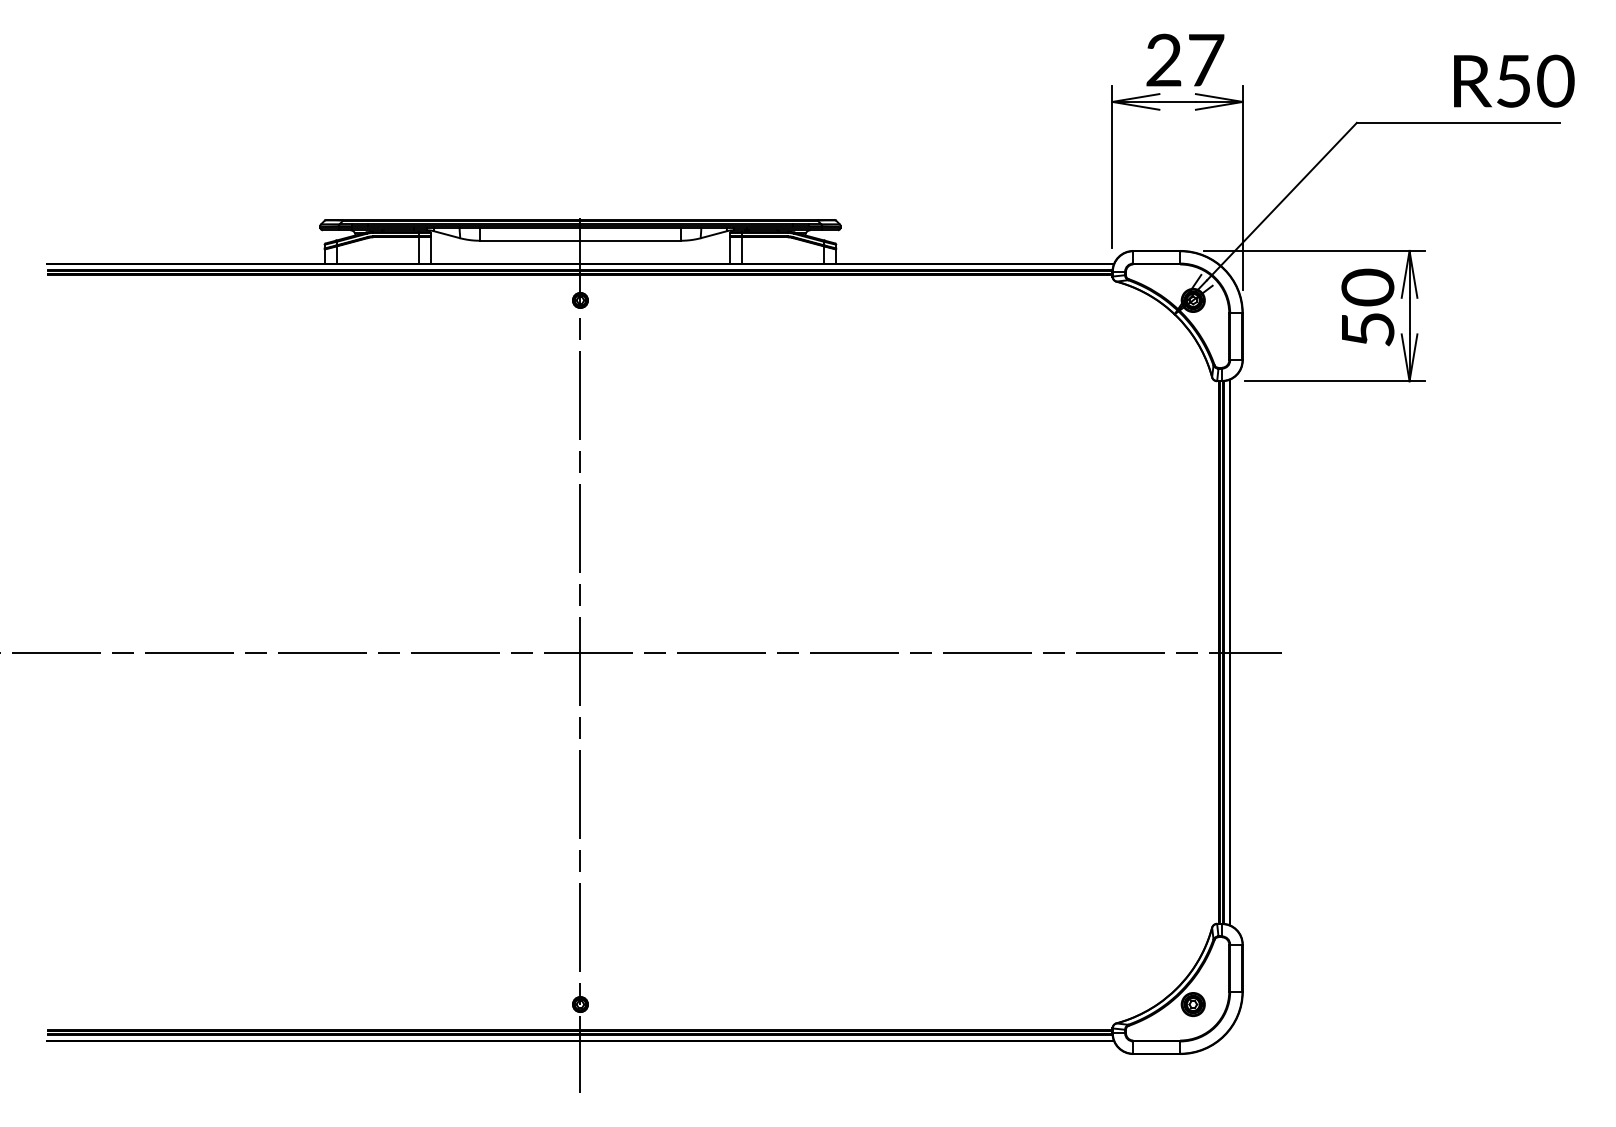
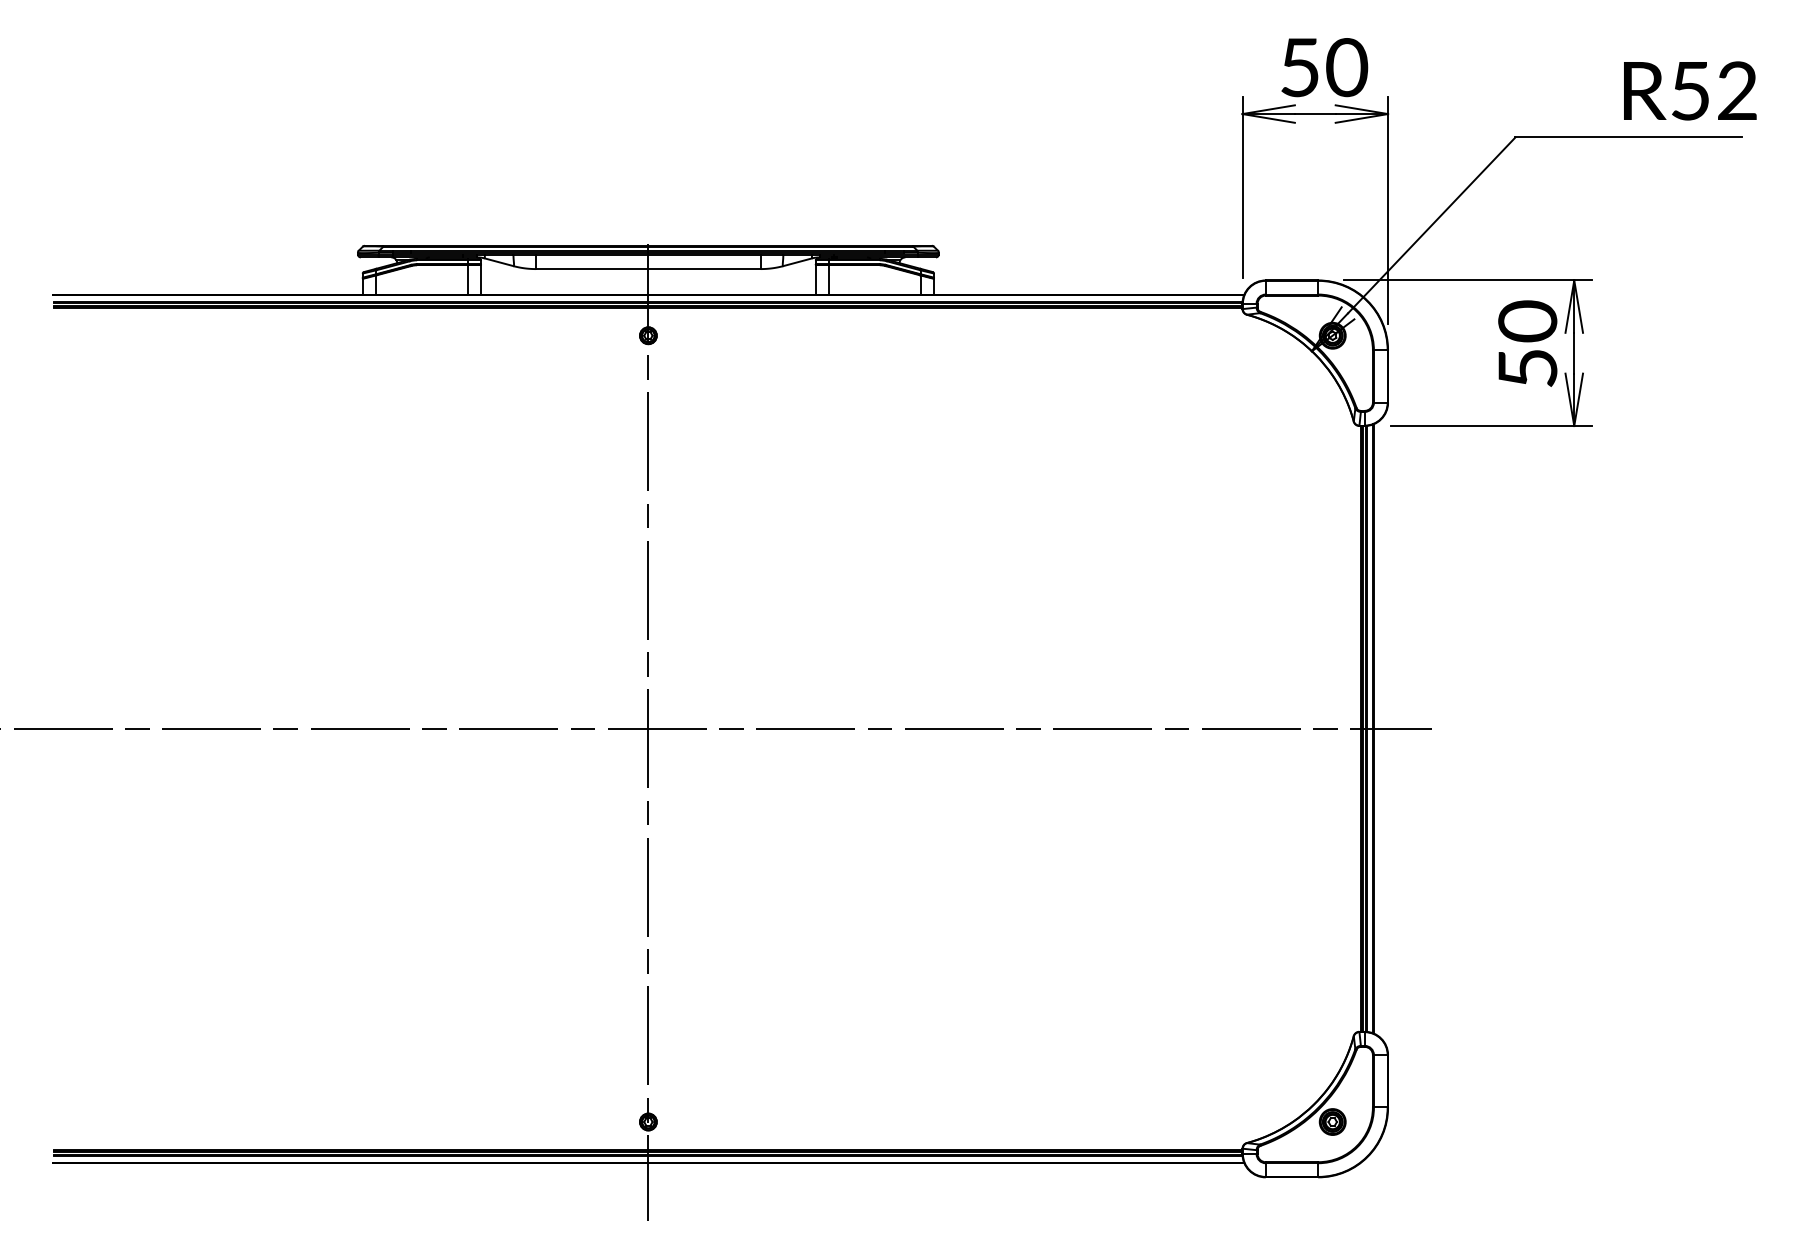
text: (1185, 59) -> (1324, 66), 27 -> 50
text: (1555, 81) -> (1737, 91), R50 -> R52

